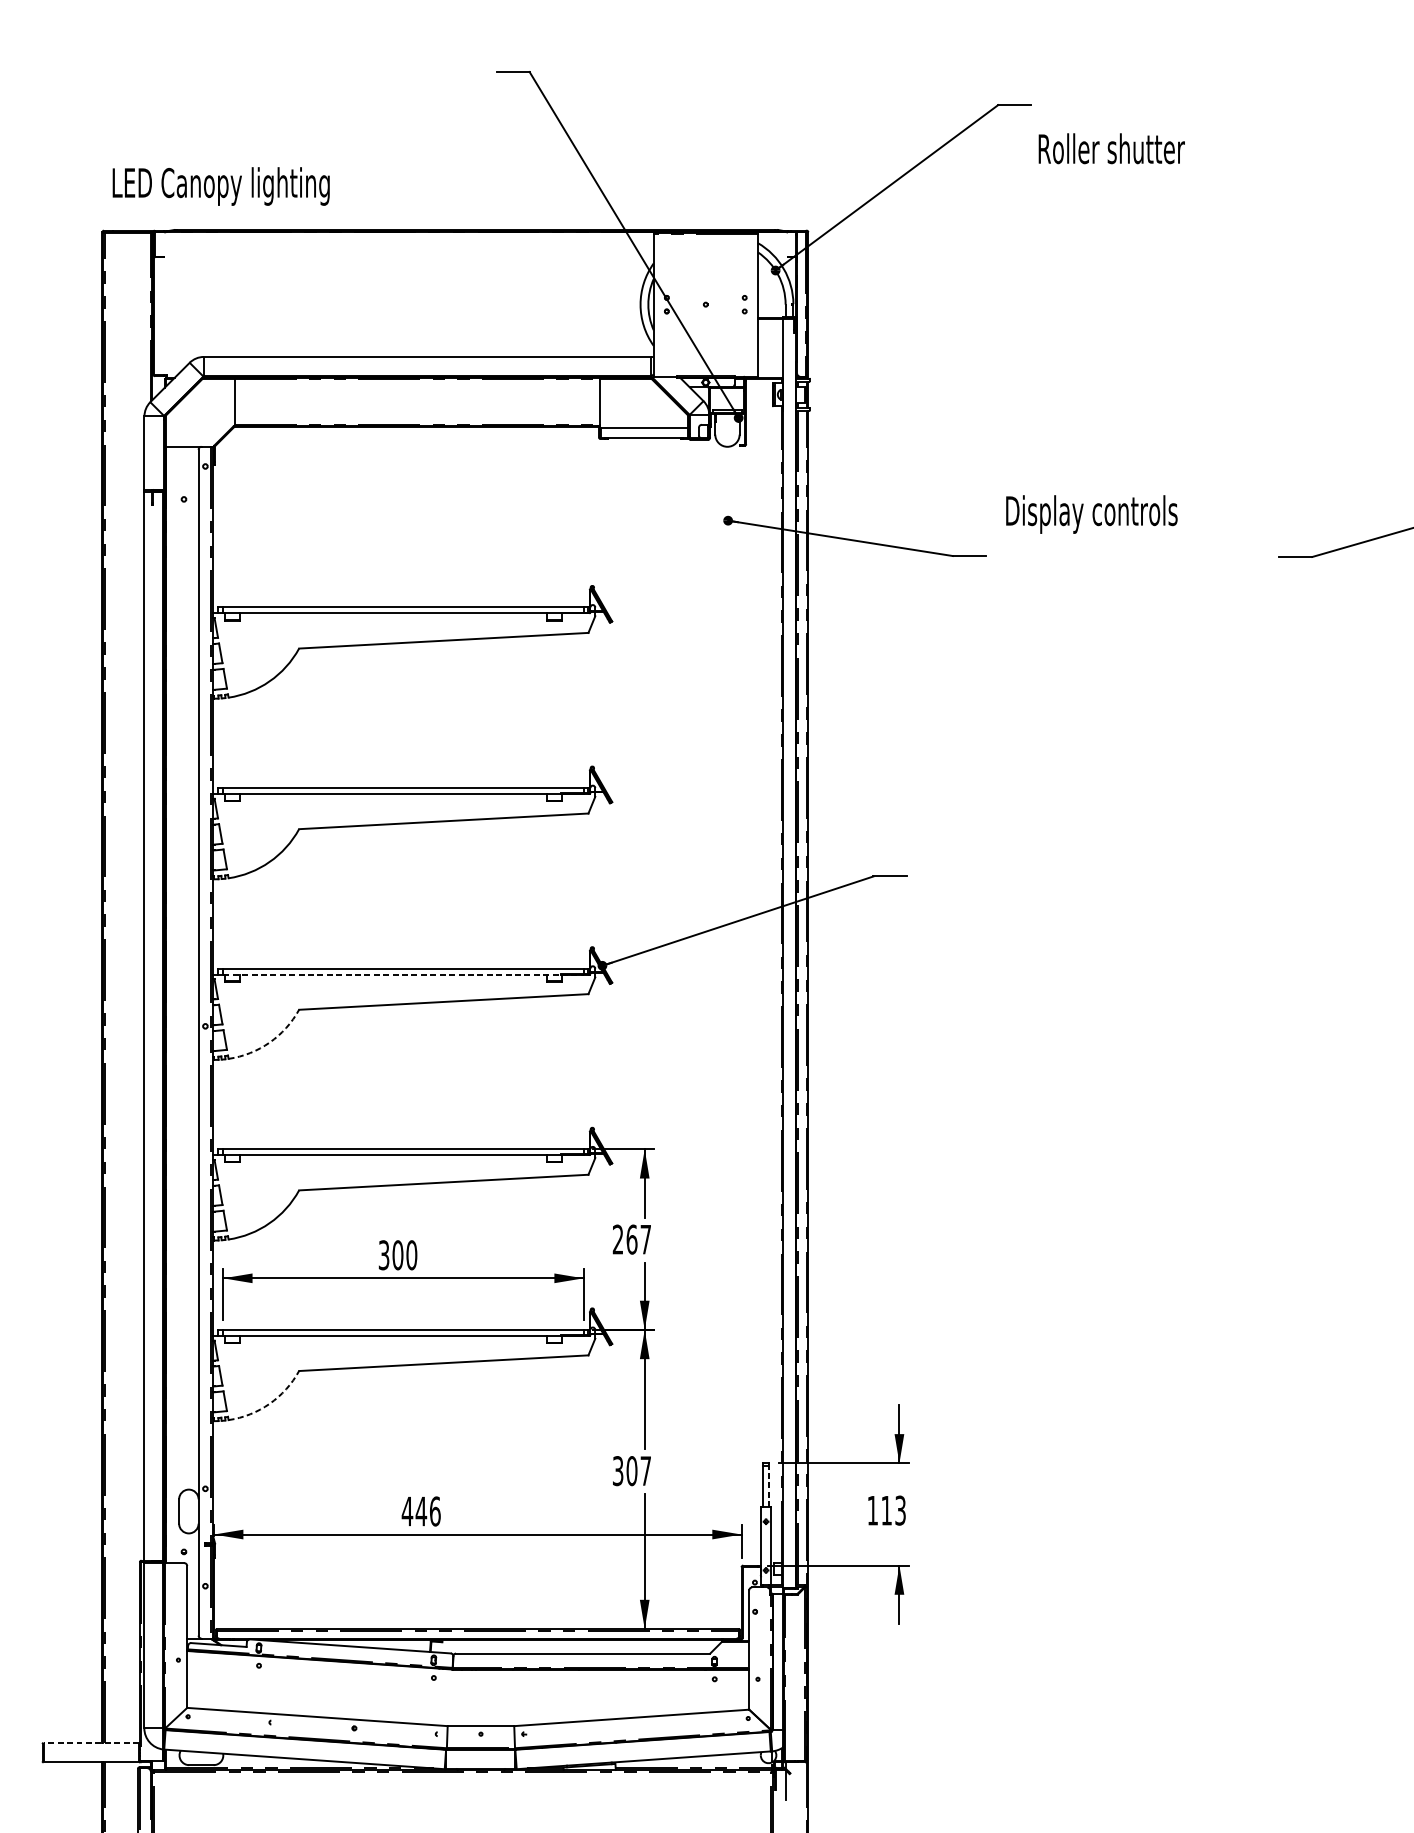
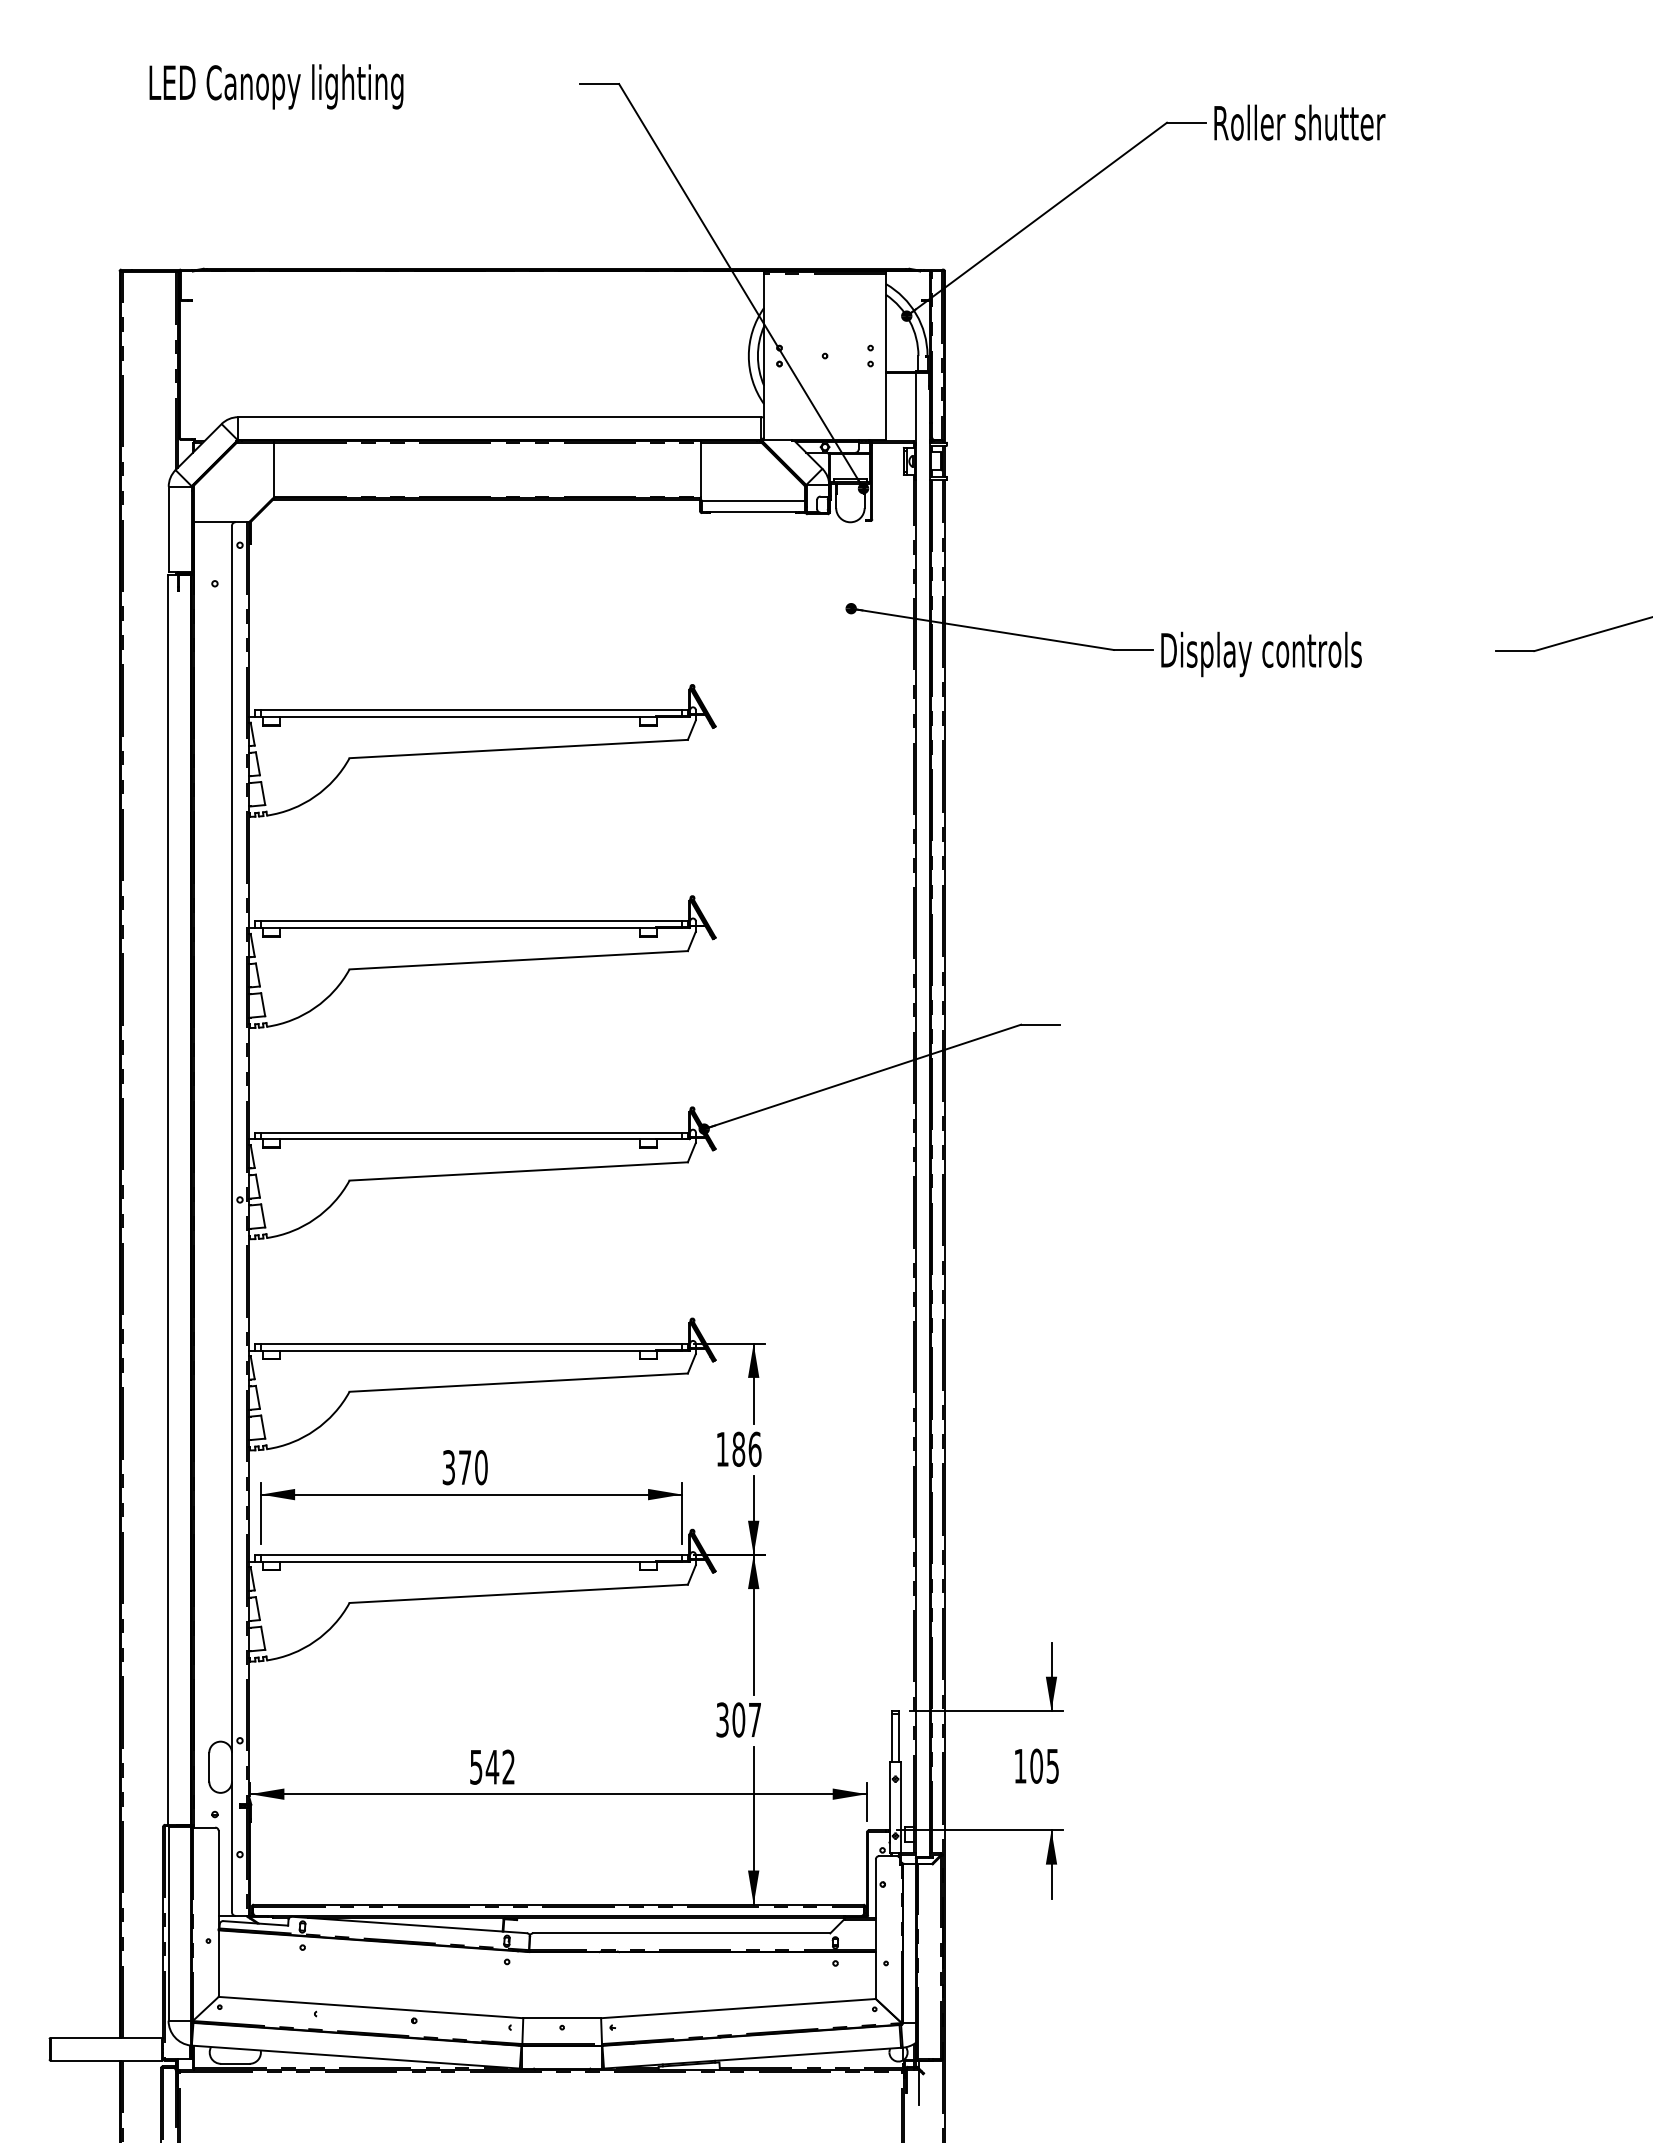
text: (1111, 148) -> (1299, 122), moved
text: (221, 186) -> (276, 86), moved
text: (1091, 514) -> (1261, 654), moved
line: (403, 974) -> (471, 1139), dashed -> solid
arc: (269, 1043) -> (315, 1219), dashed -> solid
text: (631, 1238) -> (738, 1448), 267 -> 186
text: (397, 1255) -> (464, 1467), 300 -> 370
arc: (269, 1403) -> (315, 1641), dashed -> solid
line: (768, 1486) -> (898, 1738), dashed -> solid
text: (421, 1510) -> (492, 1766), 446 -> 542
text: (893, 1510) -> (1044, 1765), 113 -> 105
line: (91, 1742) -> (106, 2037), dashed -> solid

